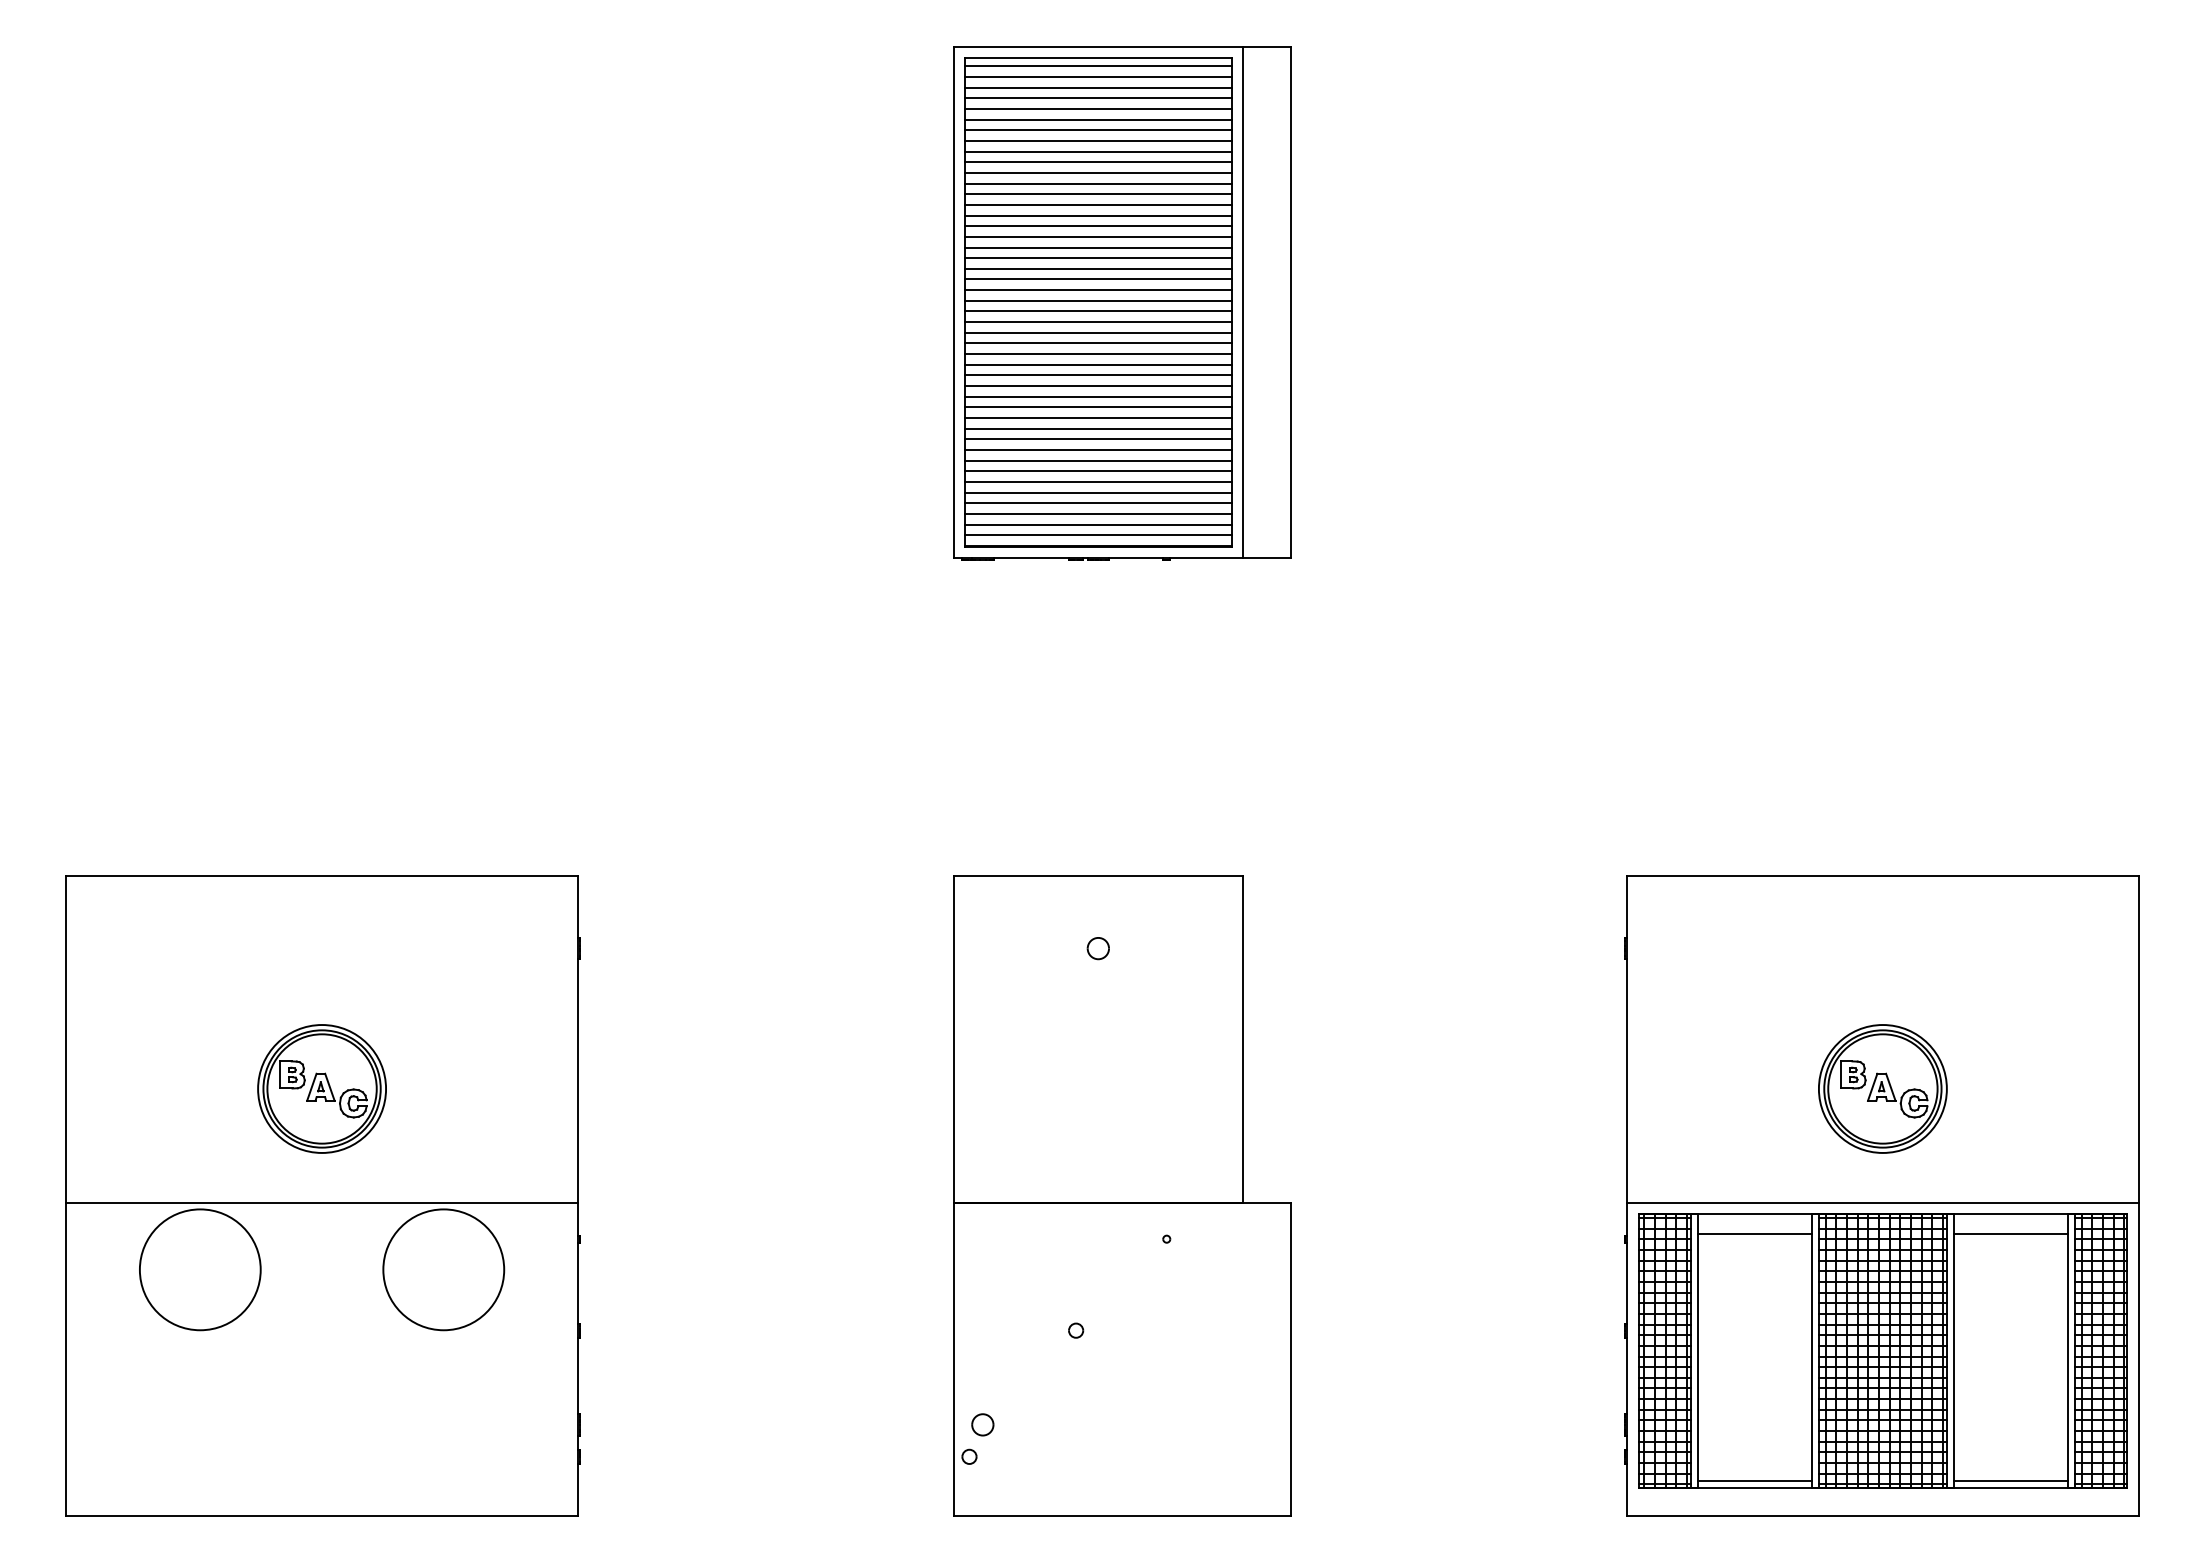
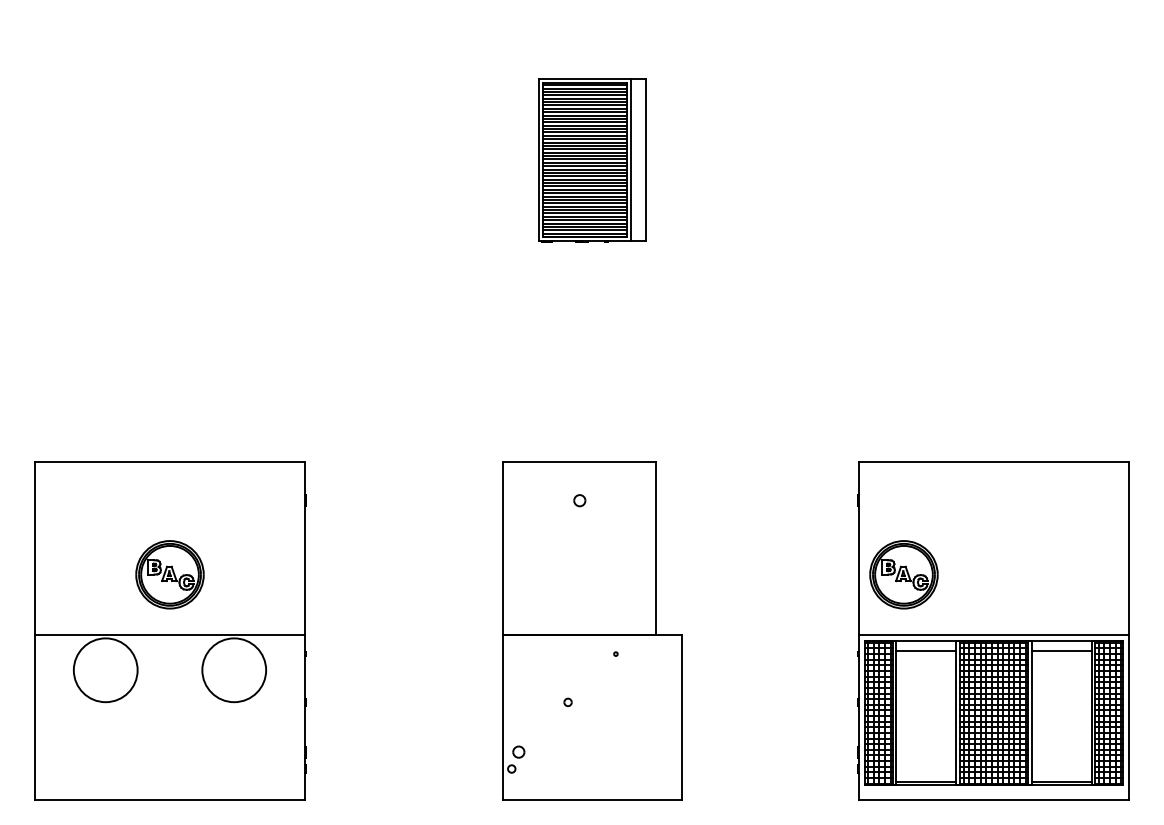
part: (1122, 304) -> (592, 160), size x0.6
part: (1882, 1088) -> (903, 574), moved

